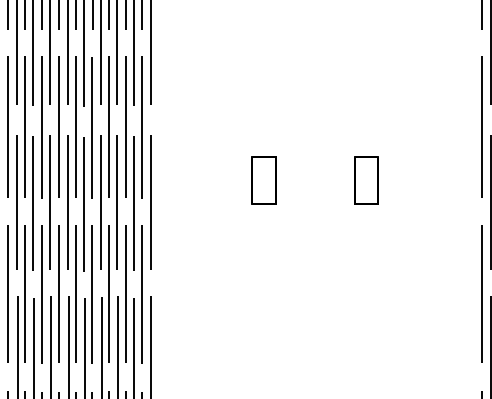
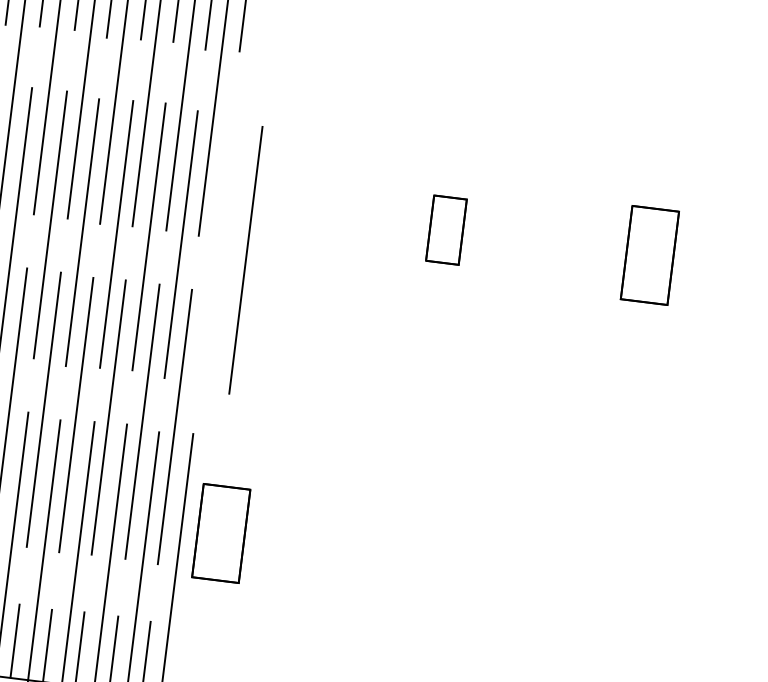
part: (263, 180) -> (445, 230), size x0.7
line: (150, 202) -> (245, 259), moved
part: (171, 344) -> (221, 533), added

